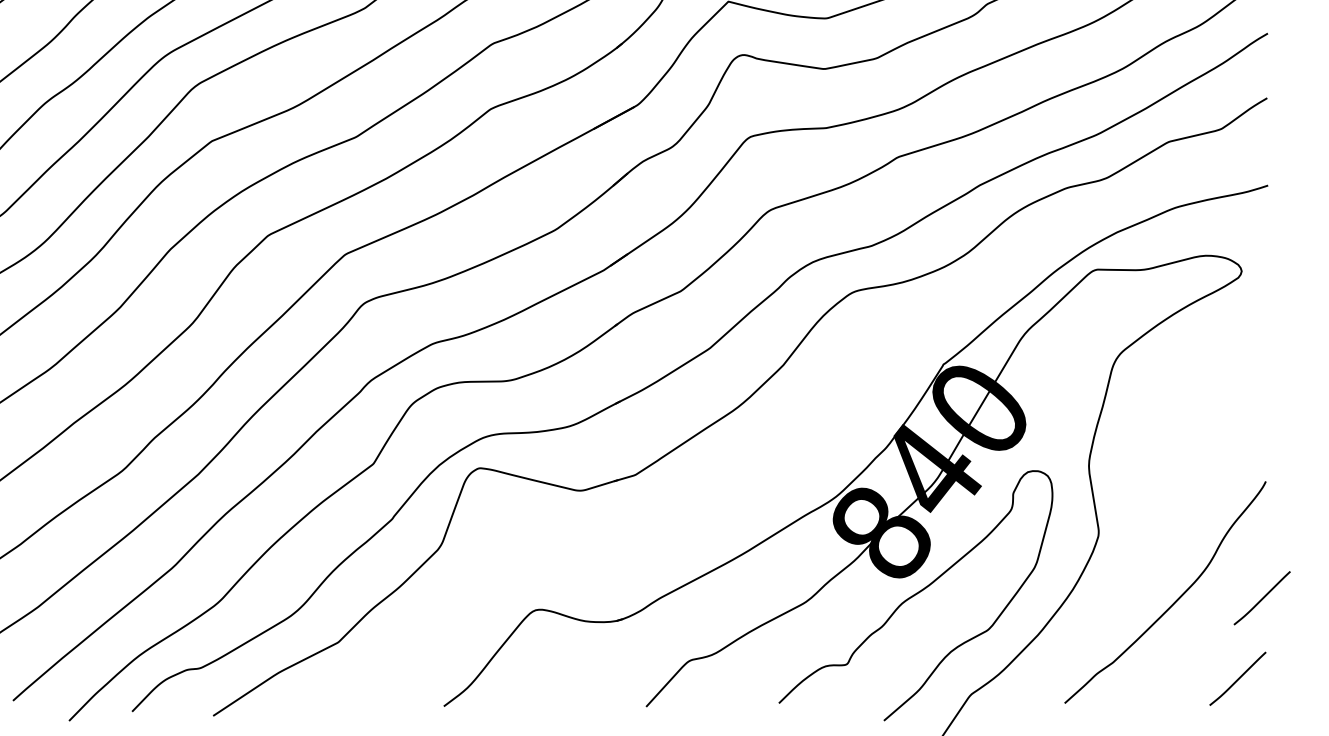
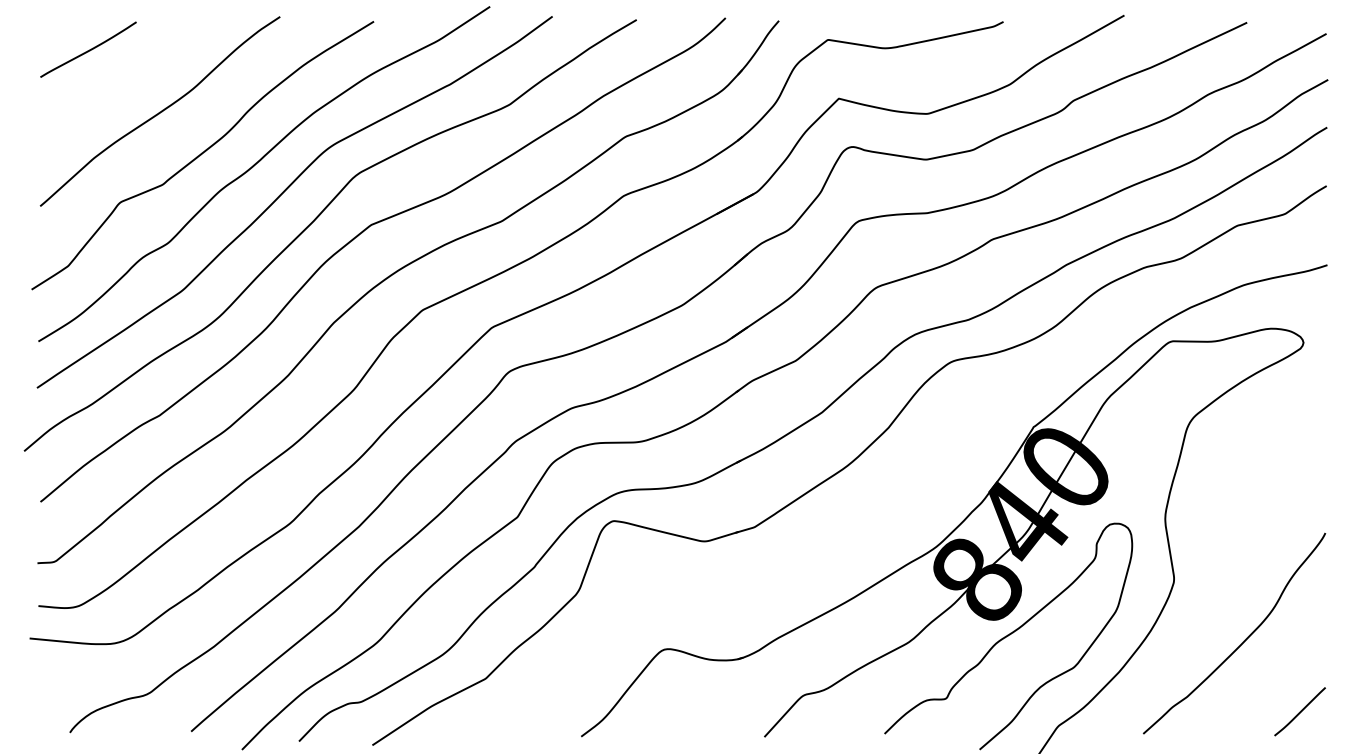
line: (1261, 597) -> (1321, 638), removed

